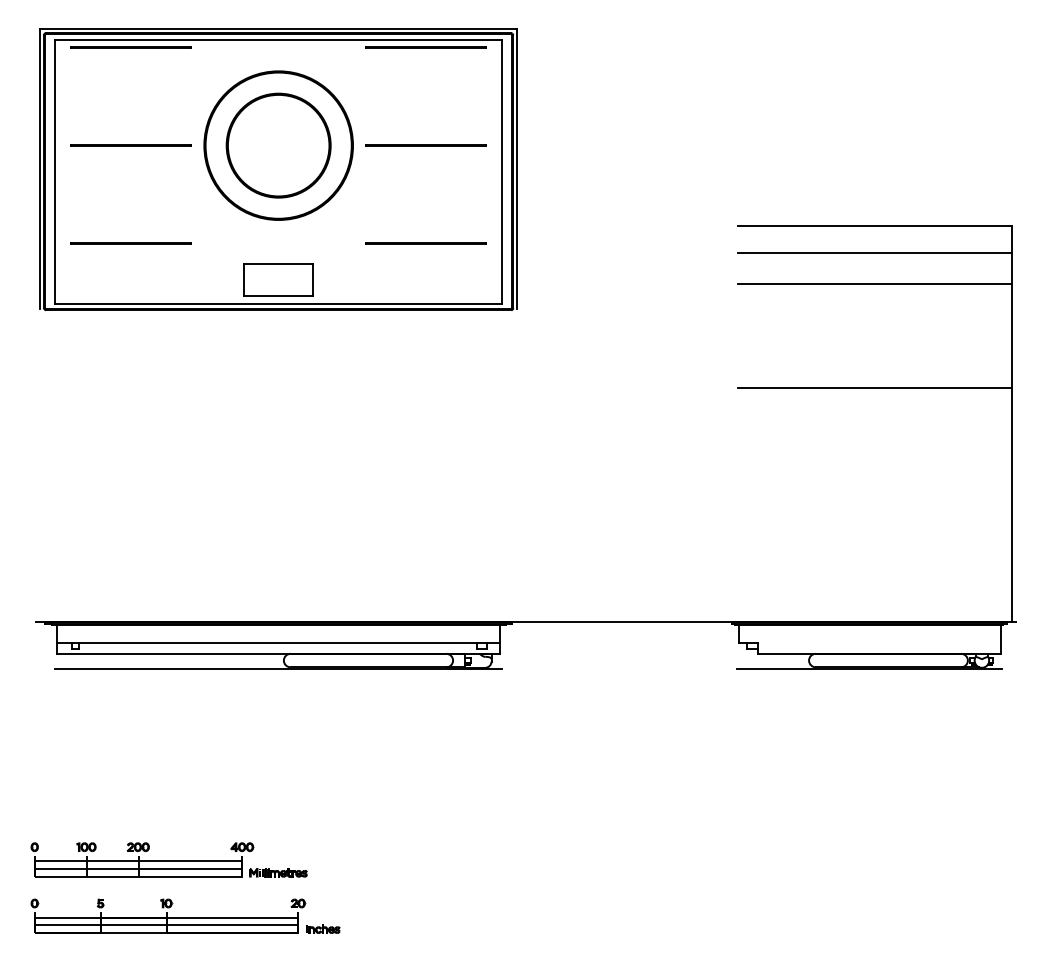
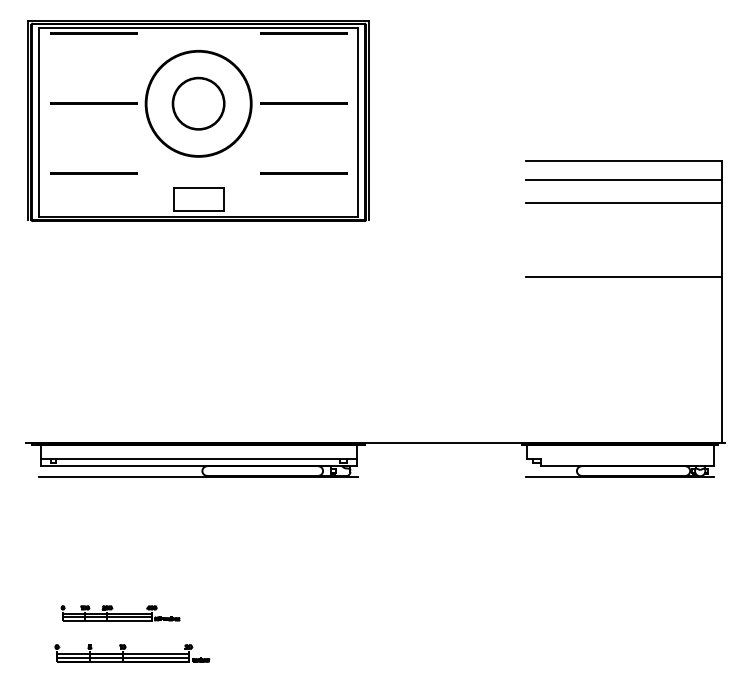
circle: (278, 145) -> (198, 103), size x0.7
part: (169, 860) -> (120, 613), size x0.6
part: (185, 916) -> (132, 653), size x0.7

